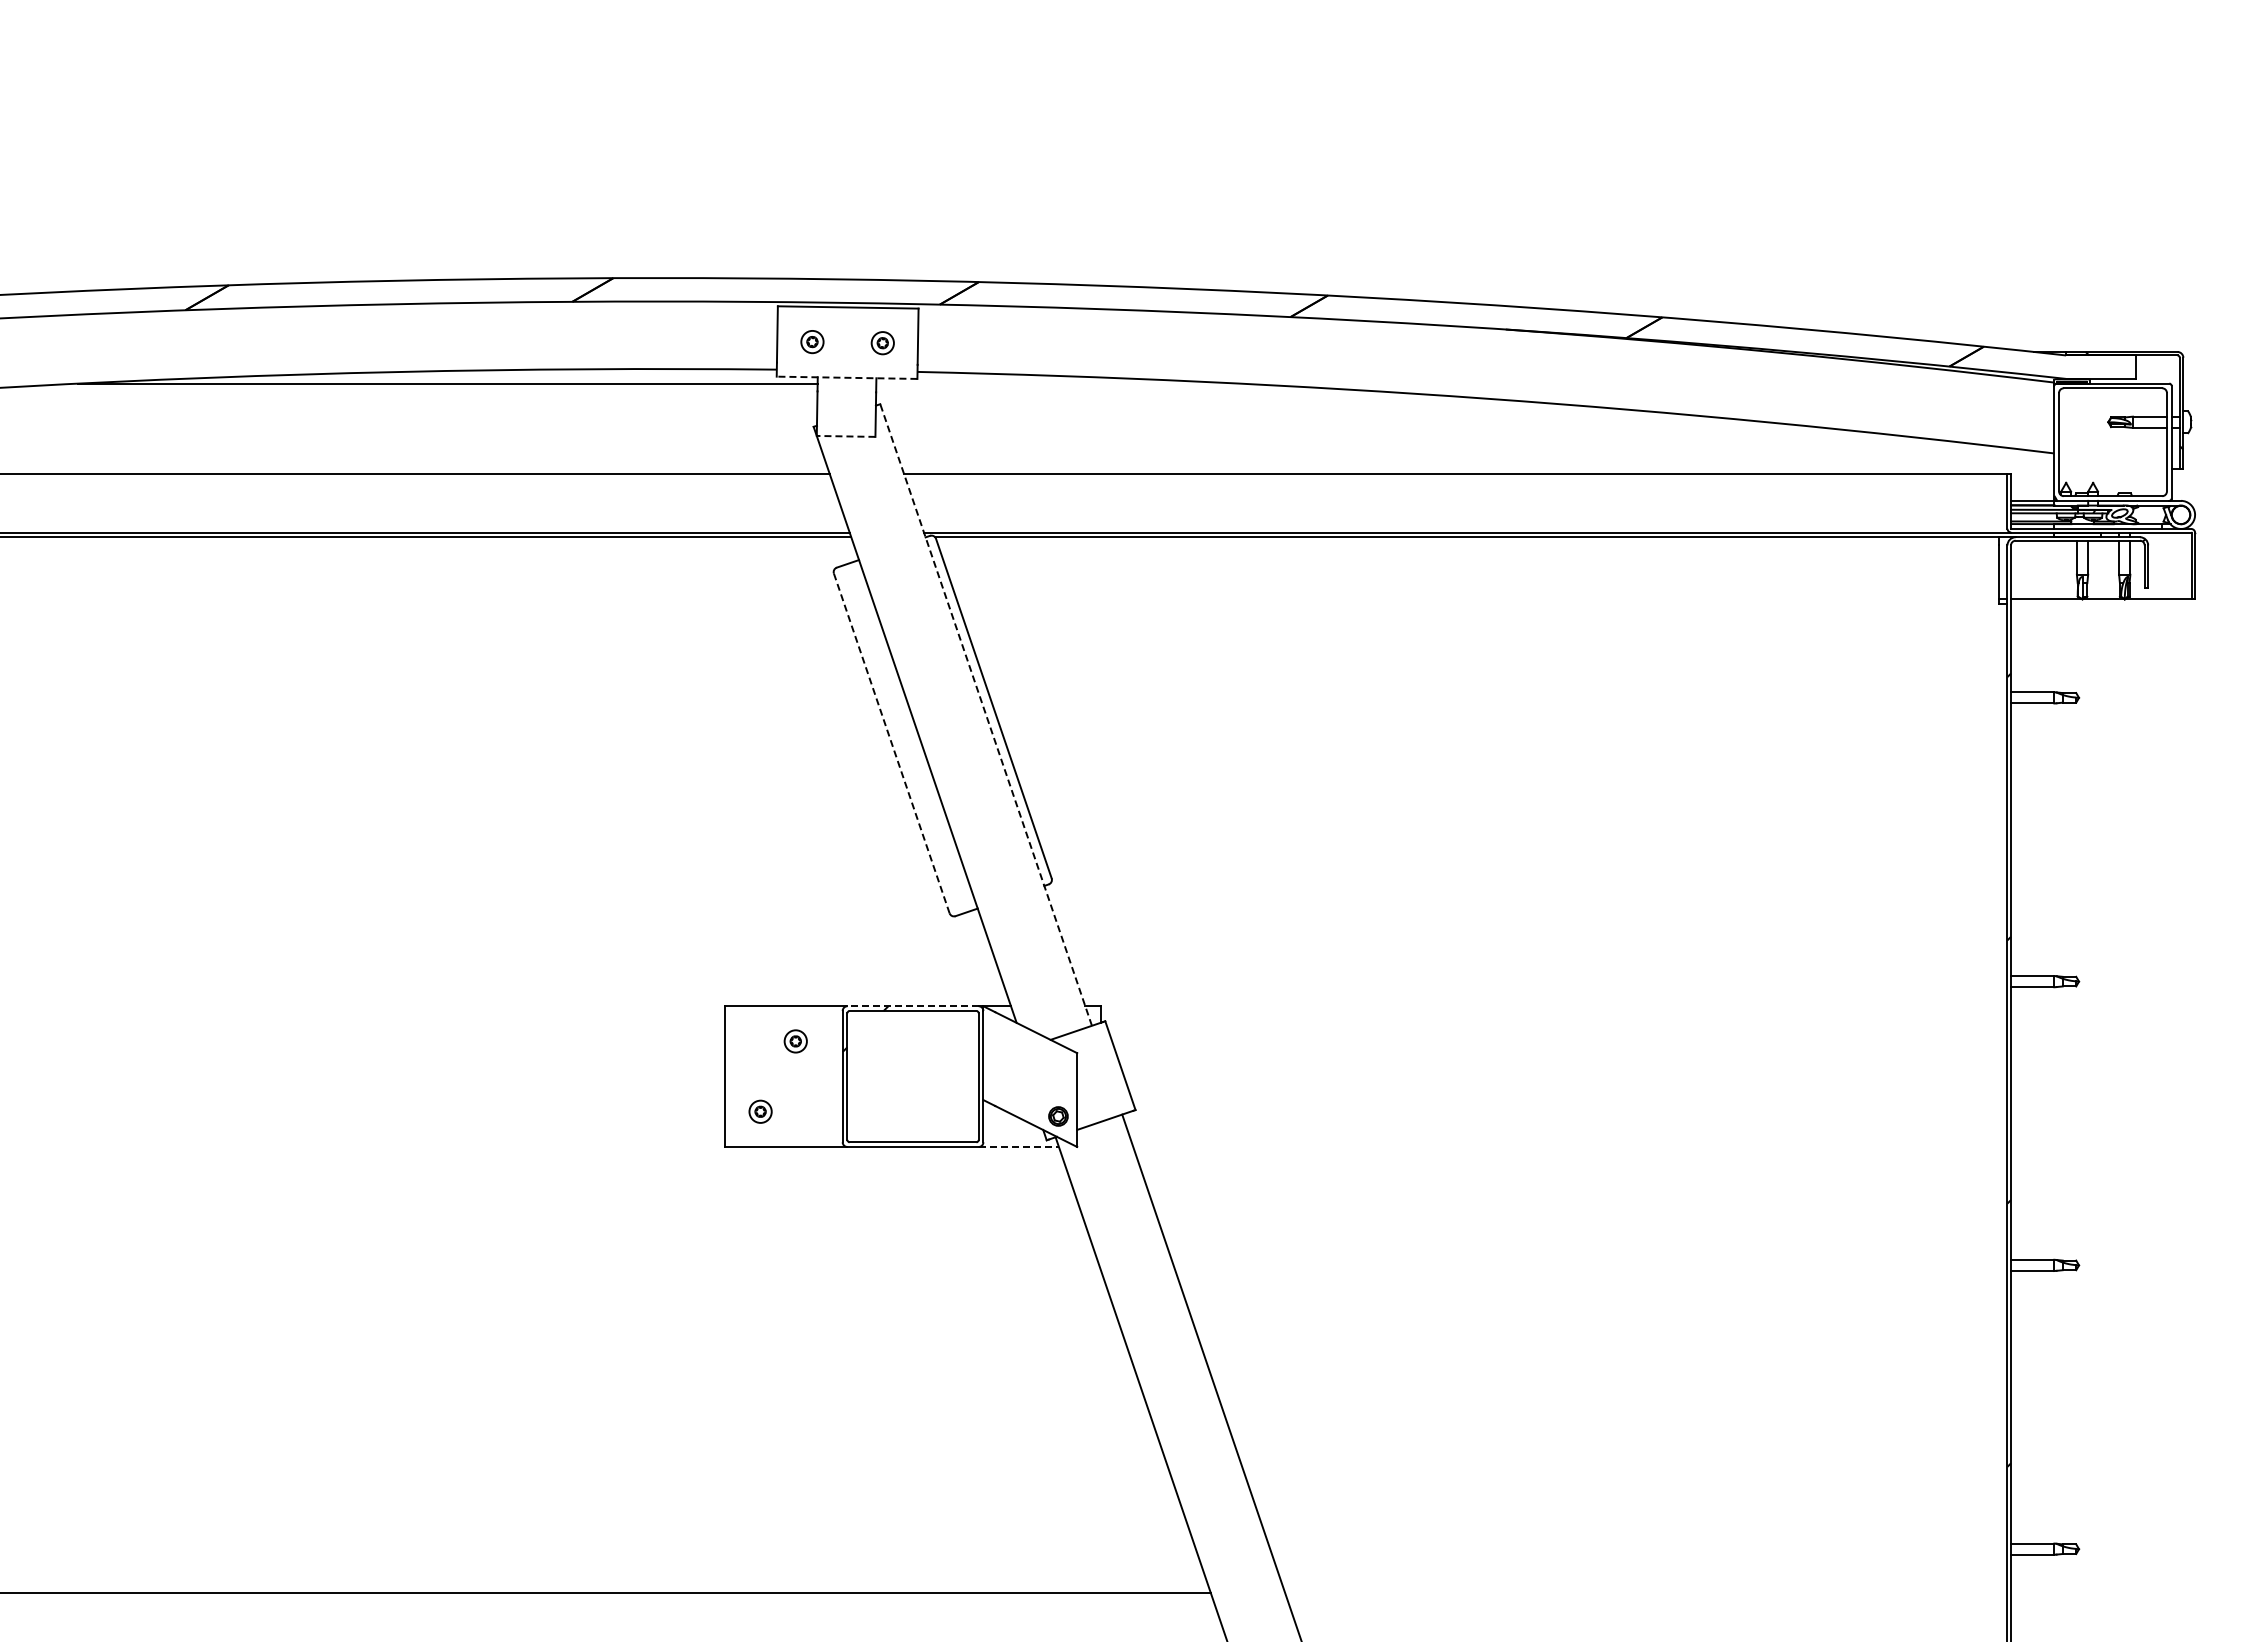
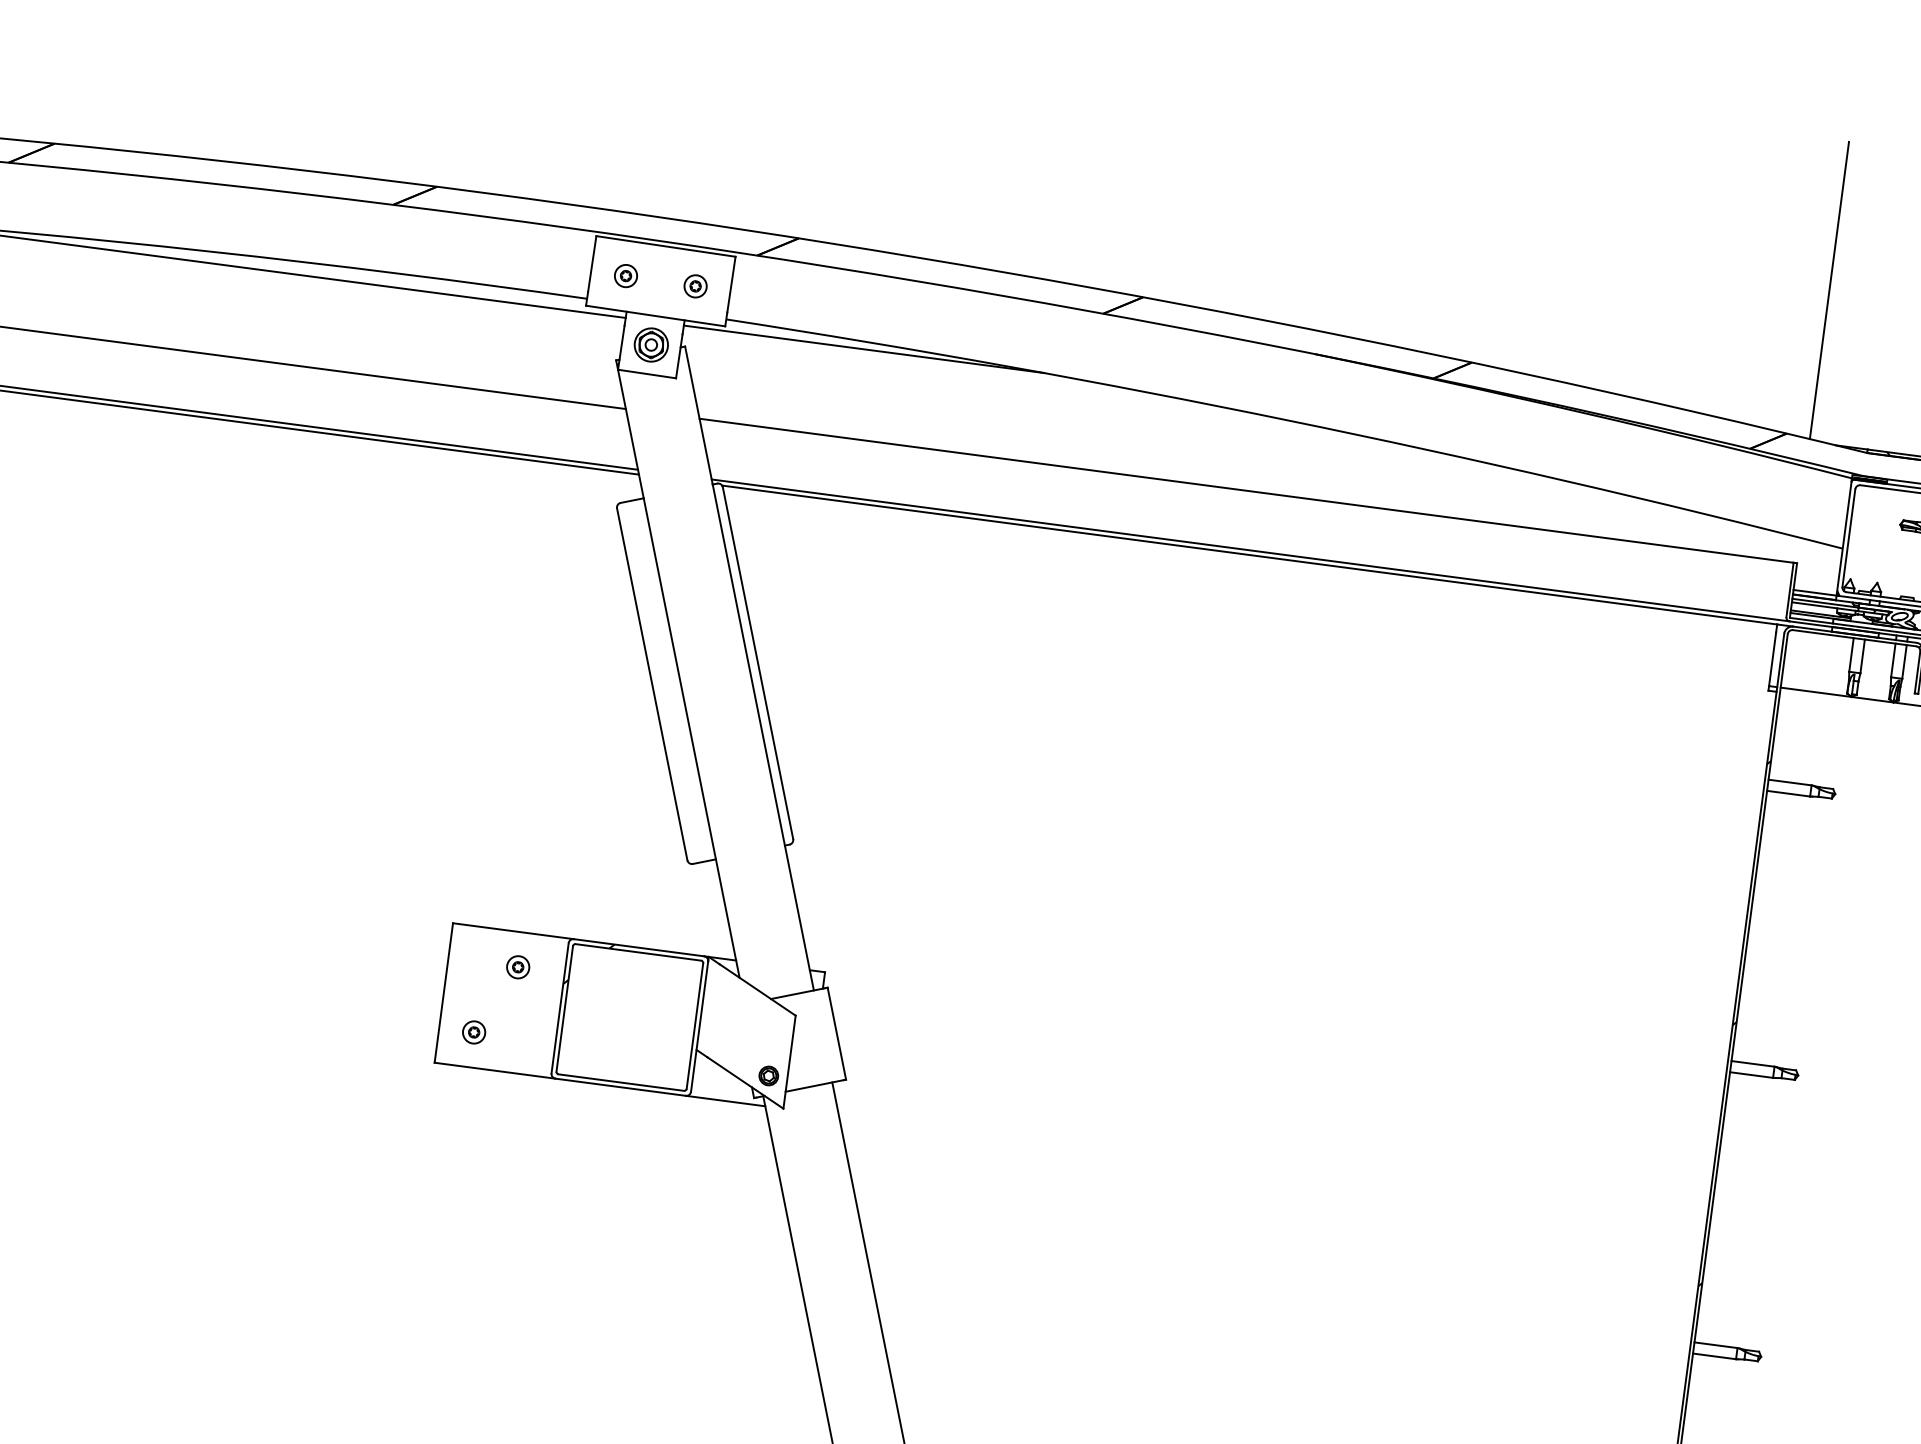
line: (2007, 199) -> (1829, 290), added
line: (846, 377) -> (655, 315), dashed -> solid
line: (1057, 383) -> (863, 349), added
part: (846, 406) -> (651, 344), added
line: (845, 436) -> (646, 374), dashed -> solid
line: (985, 714) -> (748, 667), dashed -> solid
line: (891, 743) -> (651, 684), dashed -> solid
line: (913, 1006) -> (639, 948), dashed -> solid
line: (1019, 1146) -> (726, 1100), dashed -> solid

